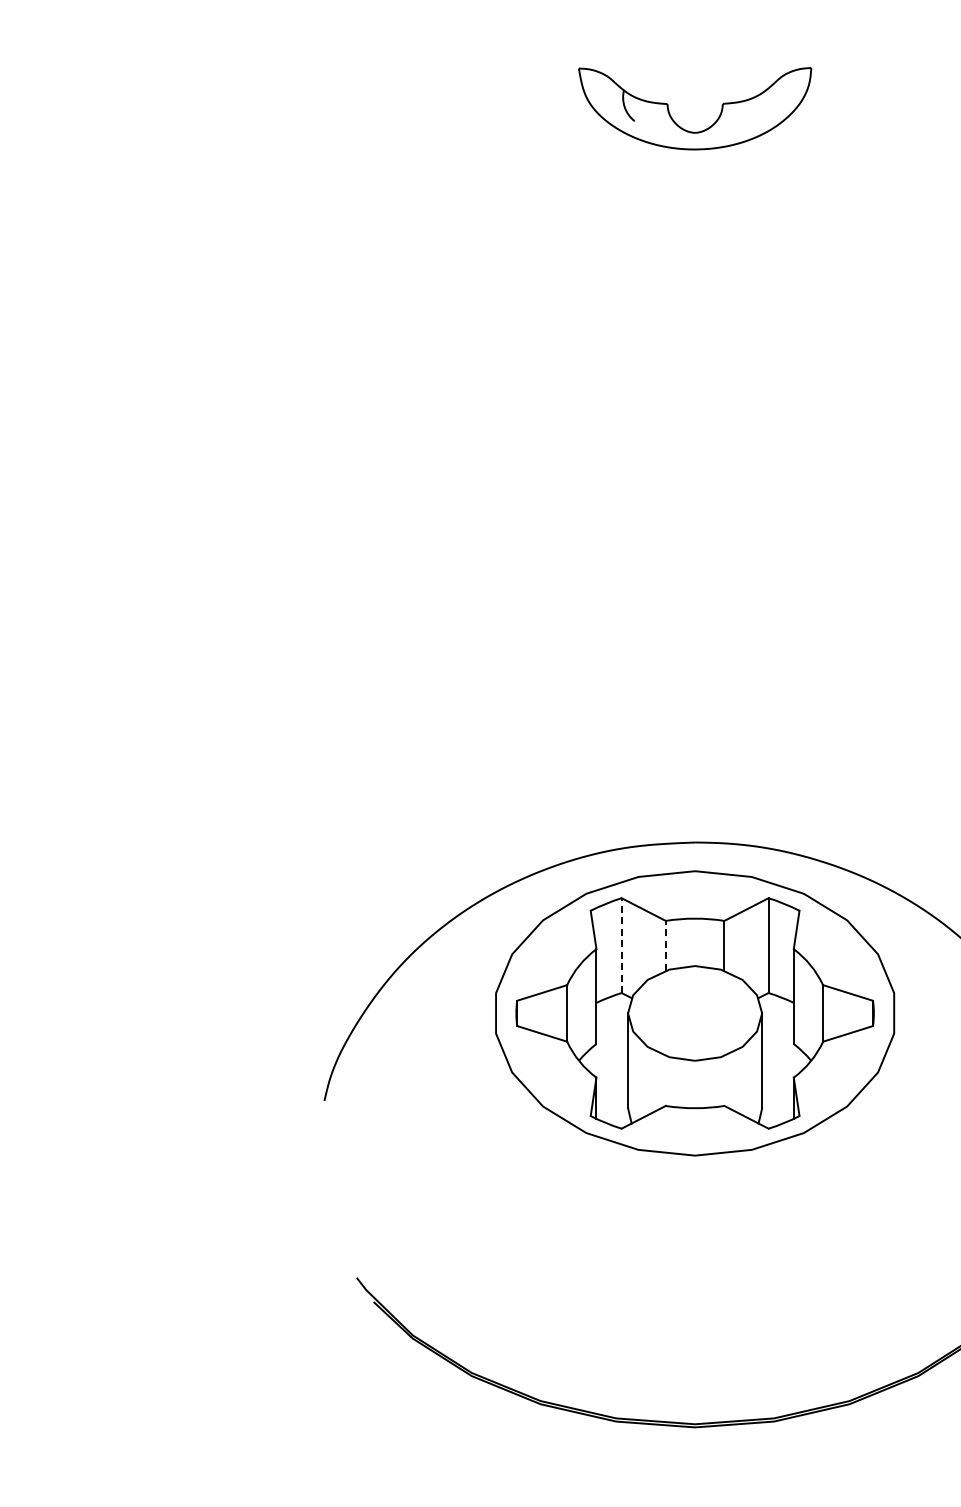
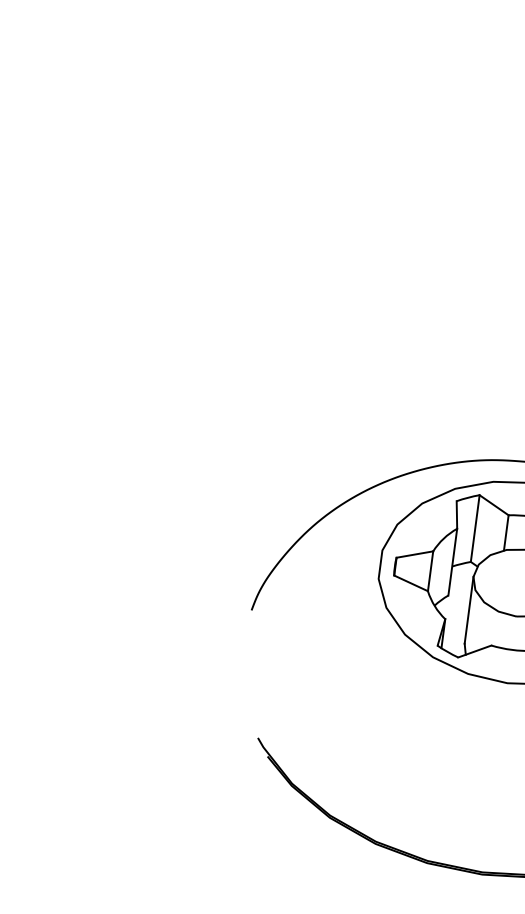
line: (621, 945) -> (475, 528), dashed -> solid
line: (665, 945) -> (506, 532), dashed -> solid

